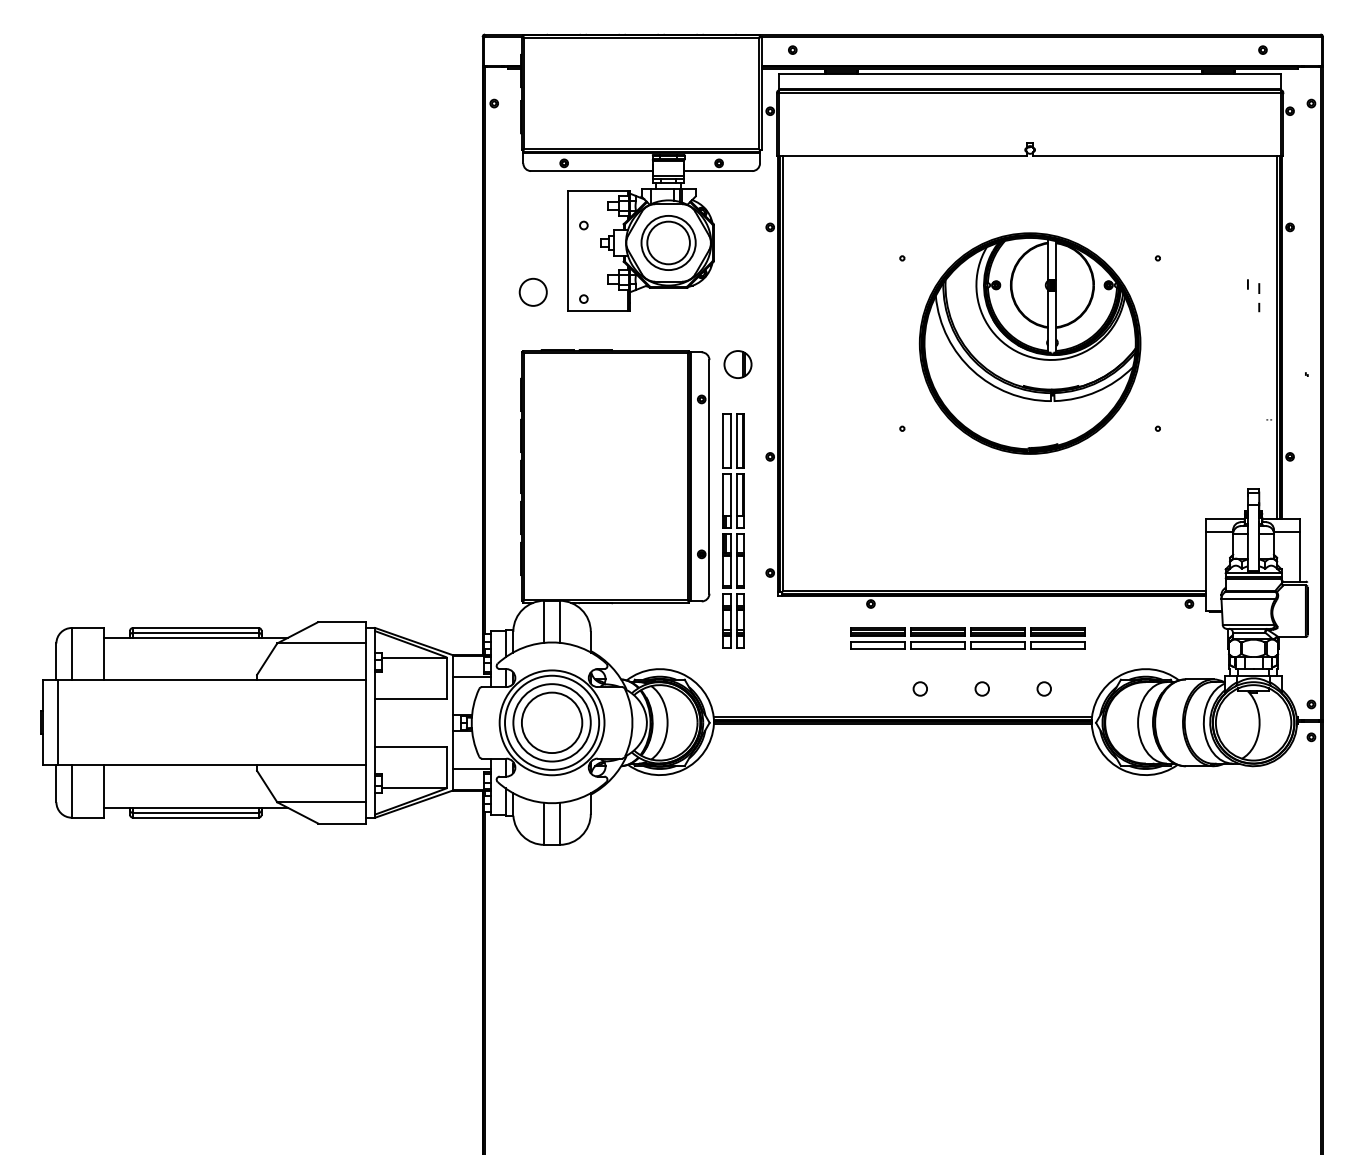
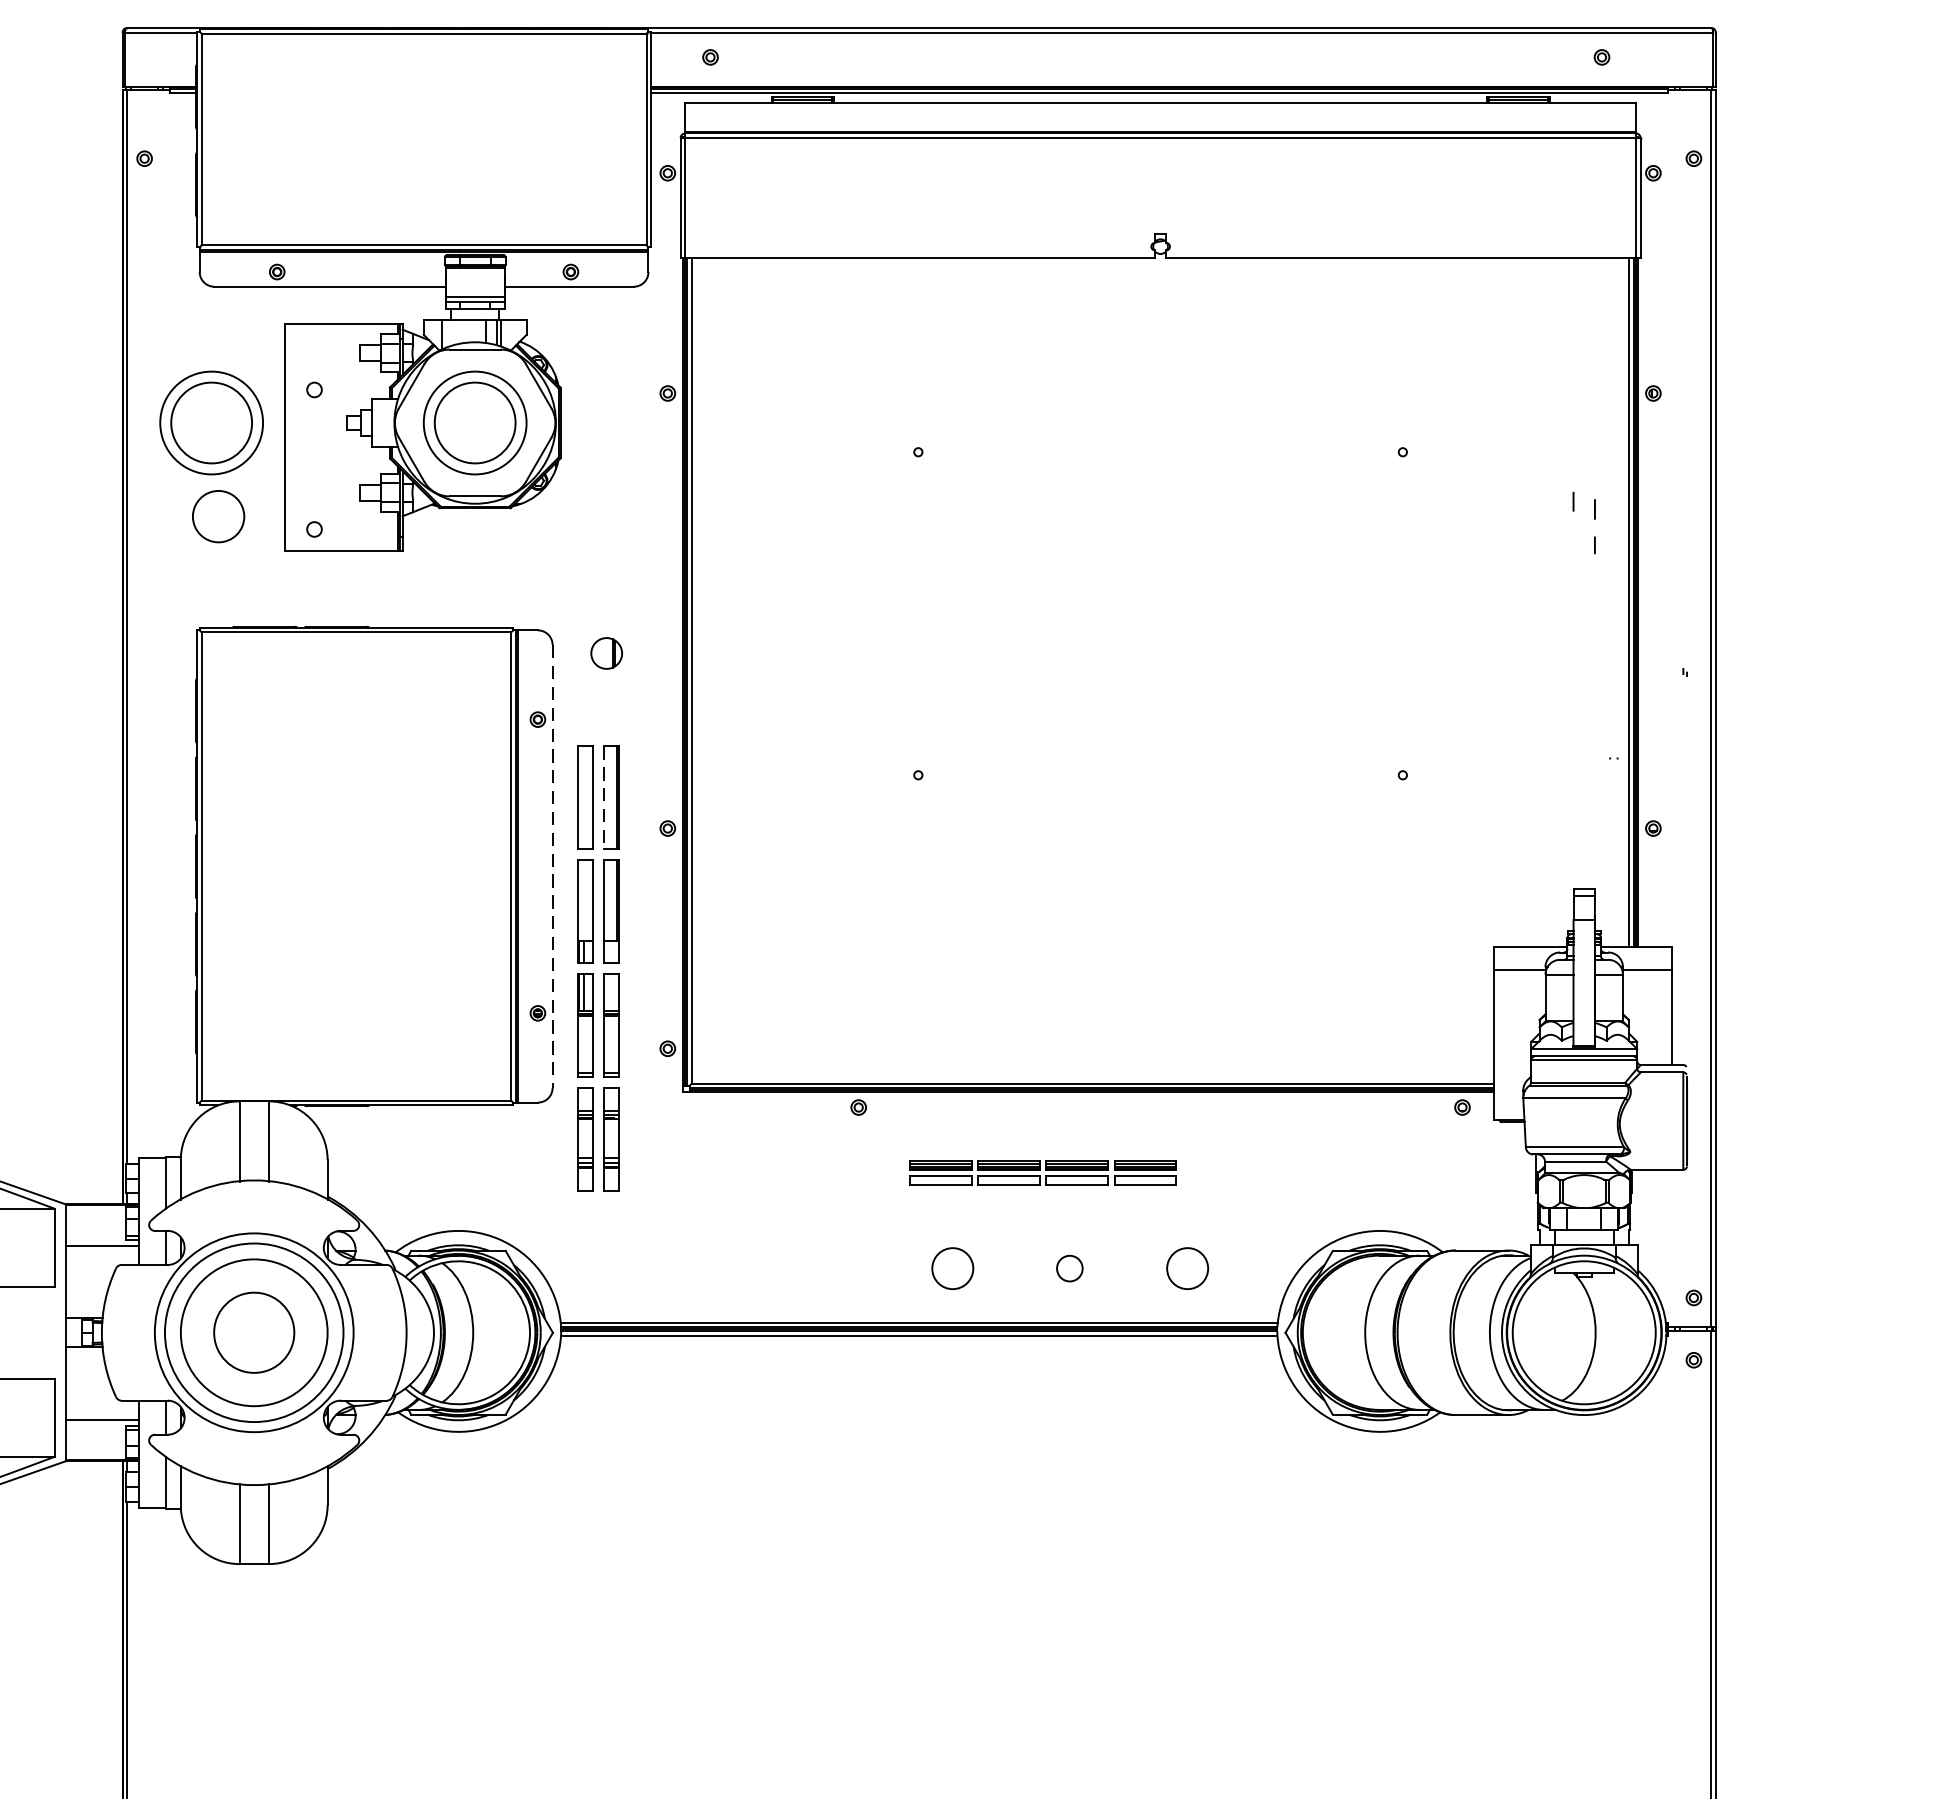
part: (529, 242) -> (211, 422), added
part: (1029, 343) -> (1159, 613), removed
part: (737, 364) -> (605, 653), size x0.6
line: (736, 441) -> (603, 799), solid -> dashed
line: (709, 476) -> (552, 865), solid -> dashed
part: (967, 638) -> (1041, 1172), size x0.6
circle: (919, 688) -> (950, 1267), size x1.6
circle: (1043, 688) -> (1185, 1267), size x1.6
circle: (551, 722) -> (253, 1332), size x0.7

